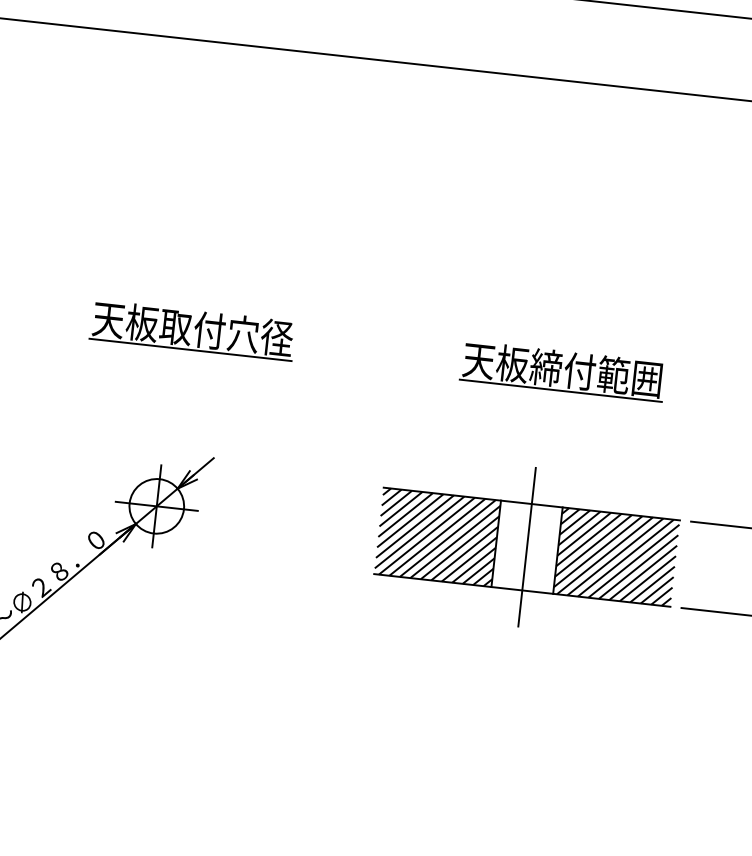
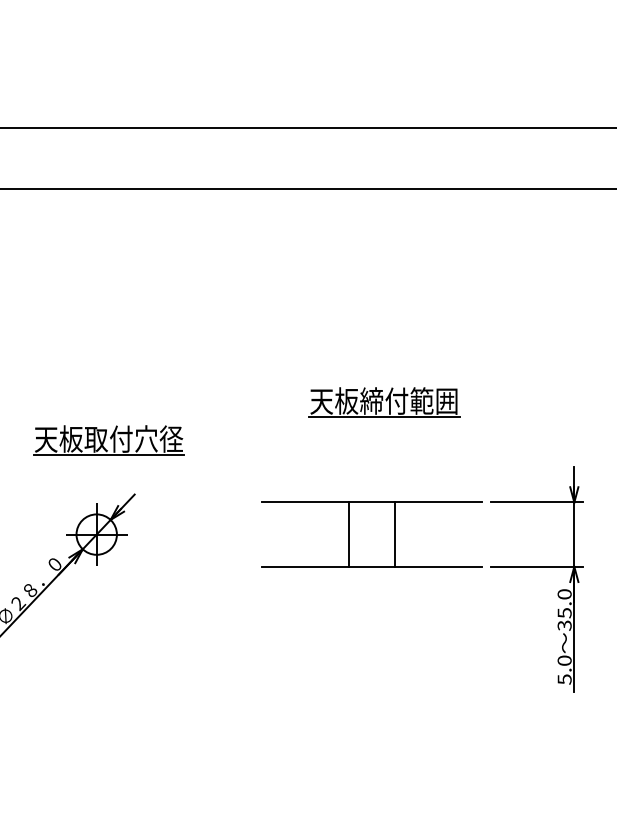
part: (192, 330) -> (108, 440), moved
hatch: (437, 537) -> (305, 534), removed
line: (527, 547) -> (372, 534), removed
hatch: (616, 556) -> (438, 534), removed

